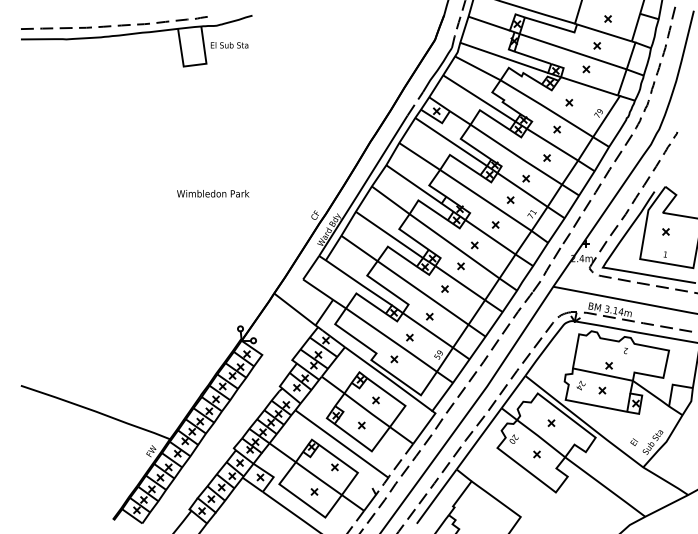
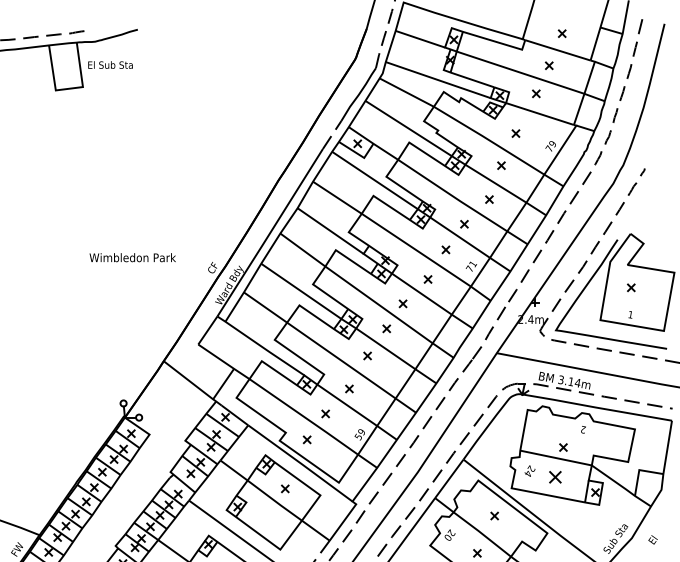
text: (213, 193) -> (133, 257), moved
part: (602, 390) -> (555, 476), size x1.6
part: (361, 425) -> (267, 518), removed
text: (633, 441) -> (652, 539), moved

